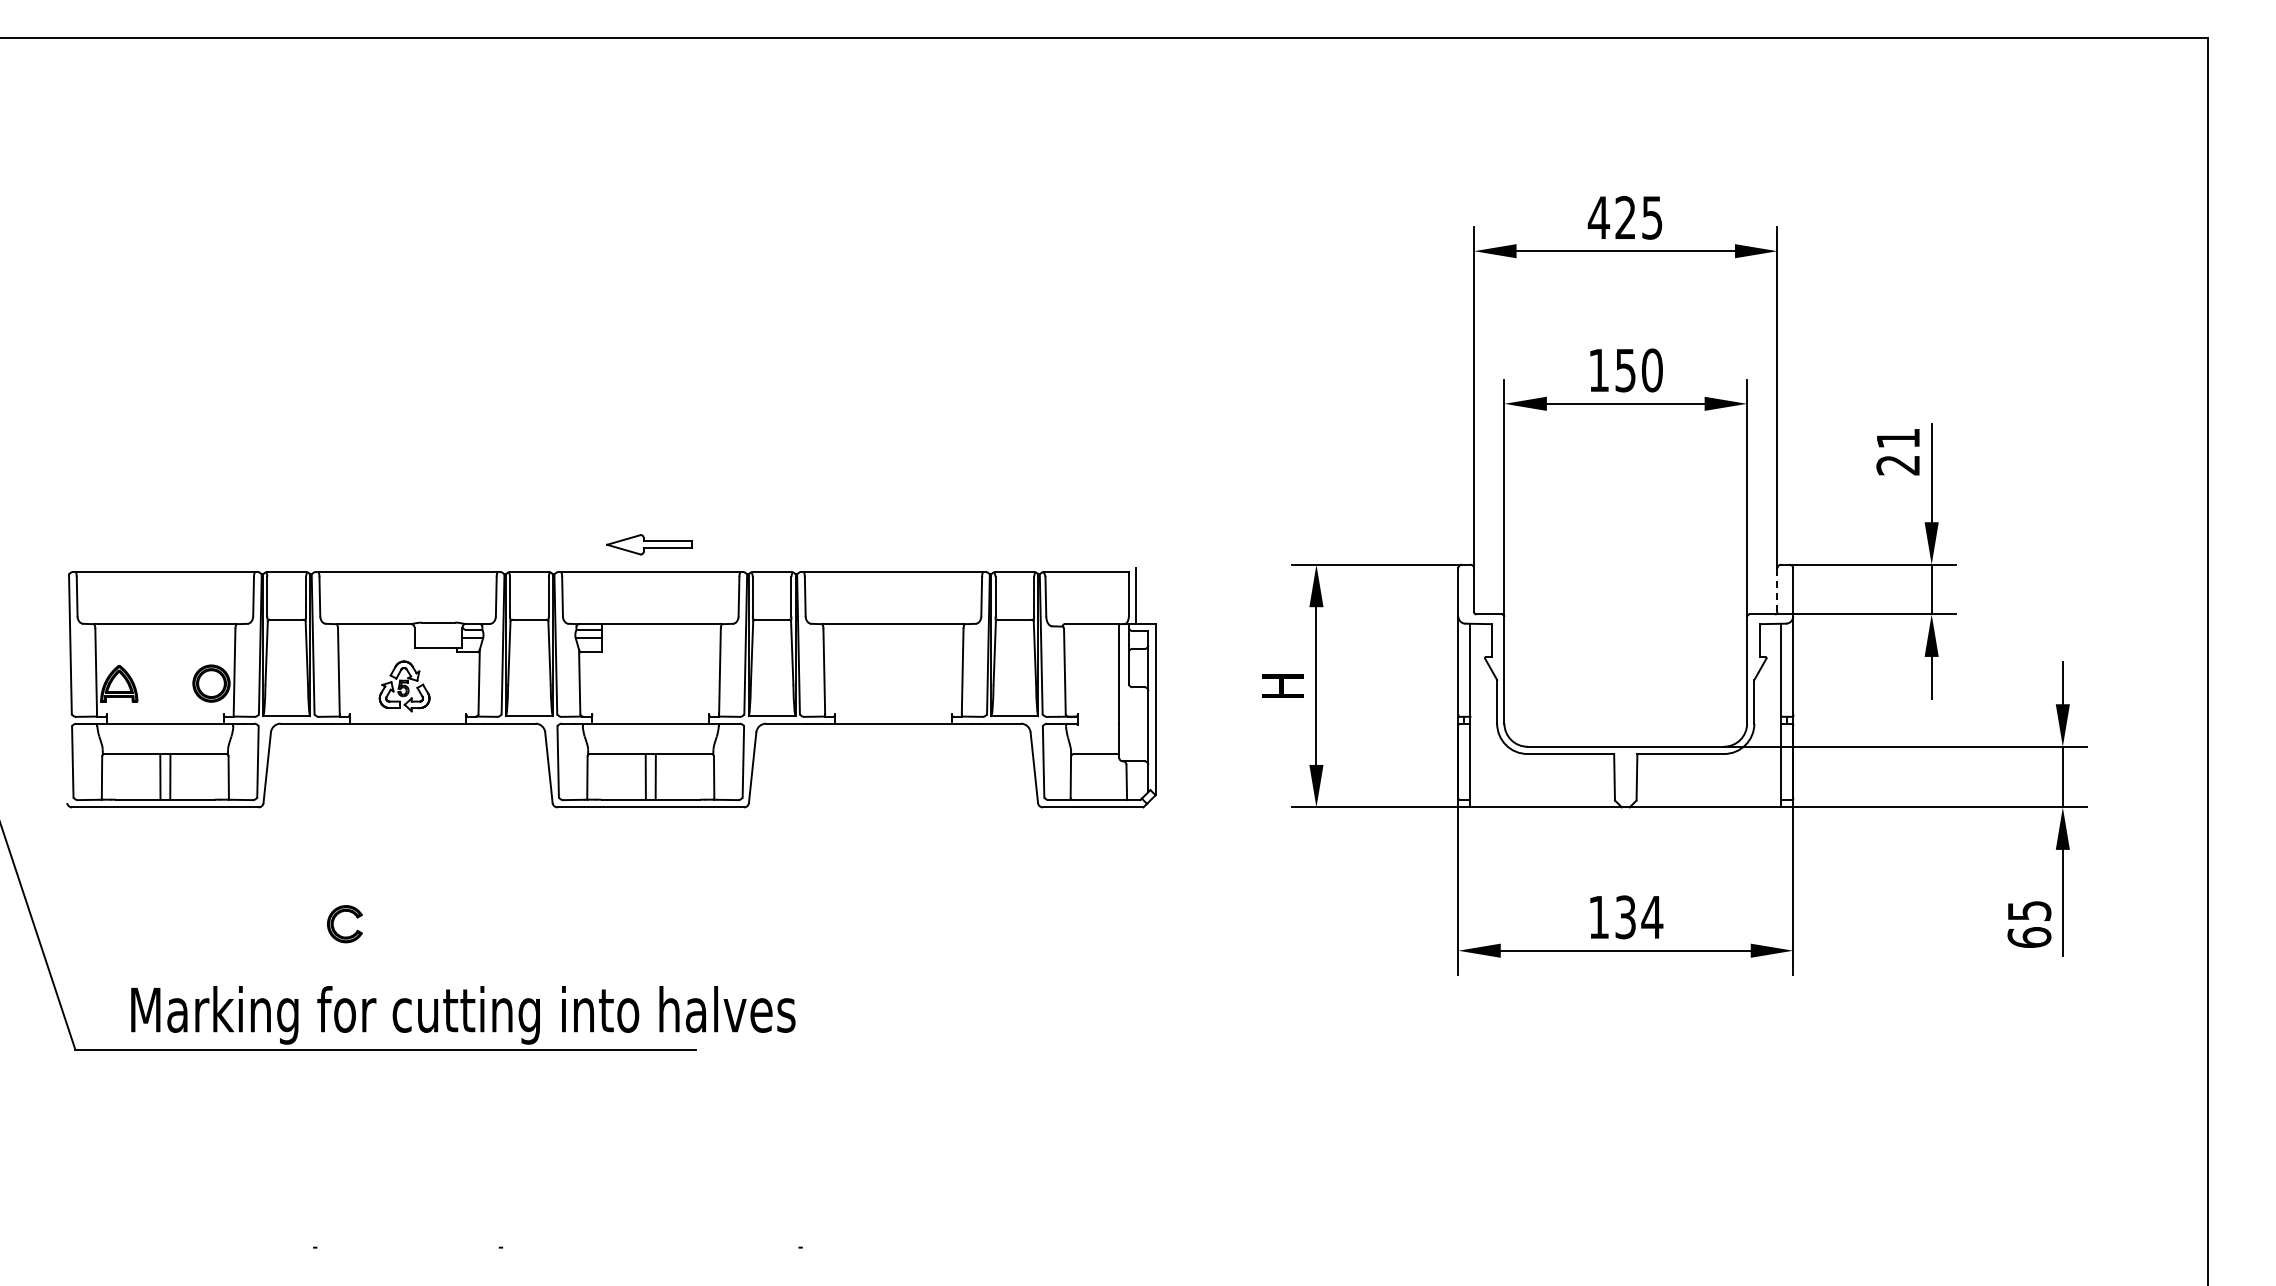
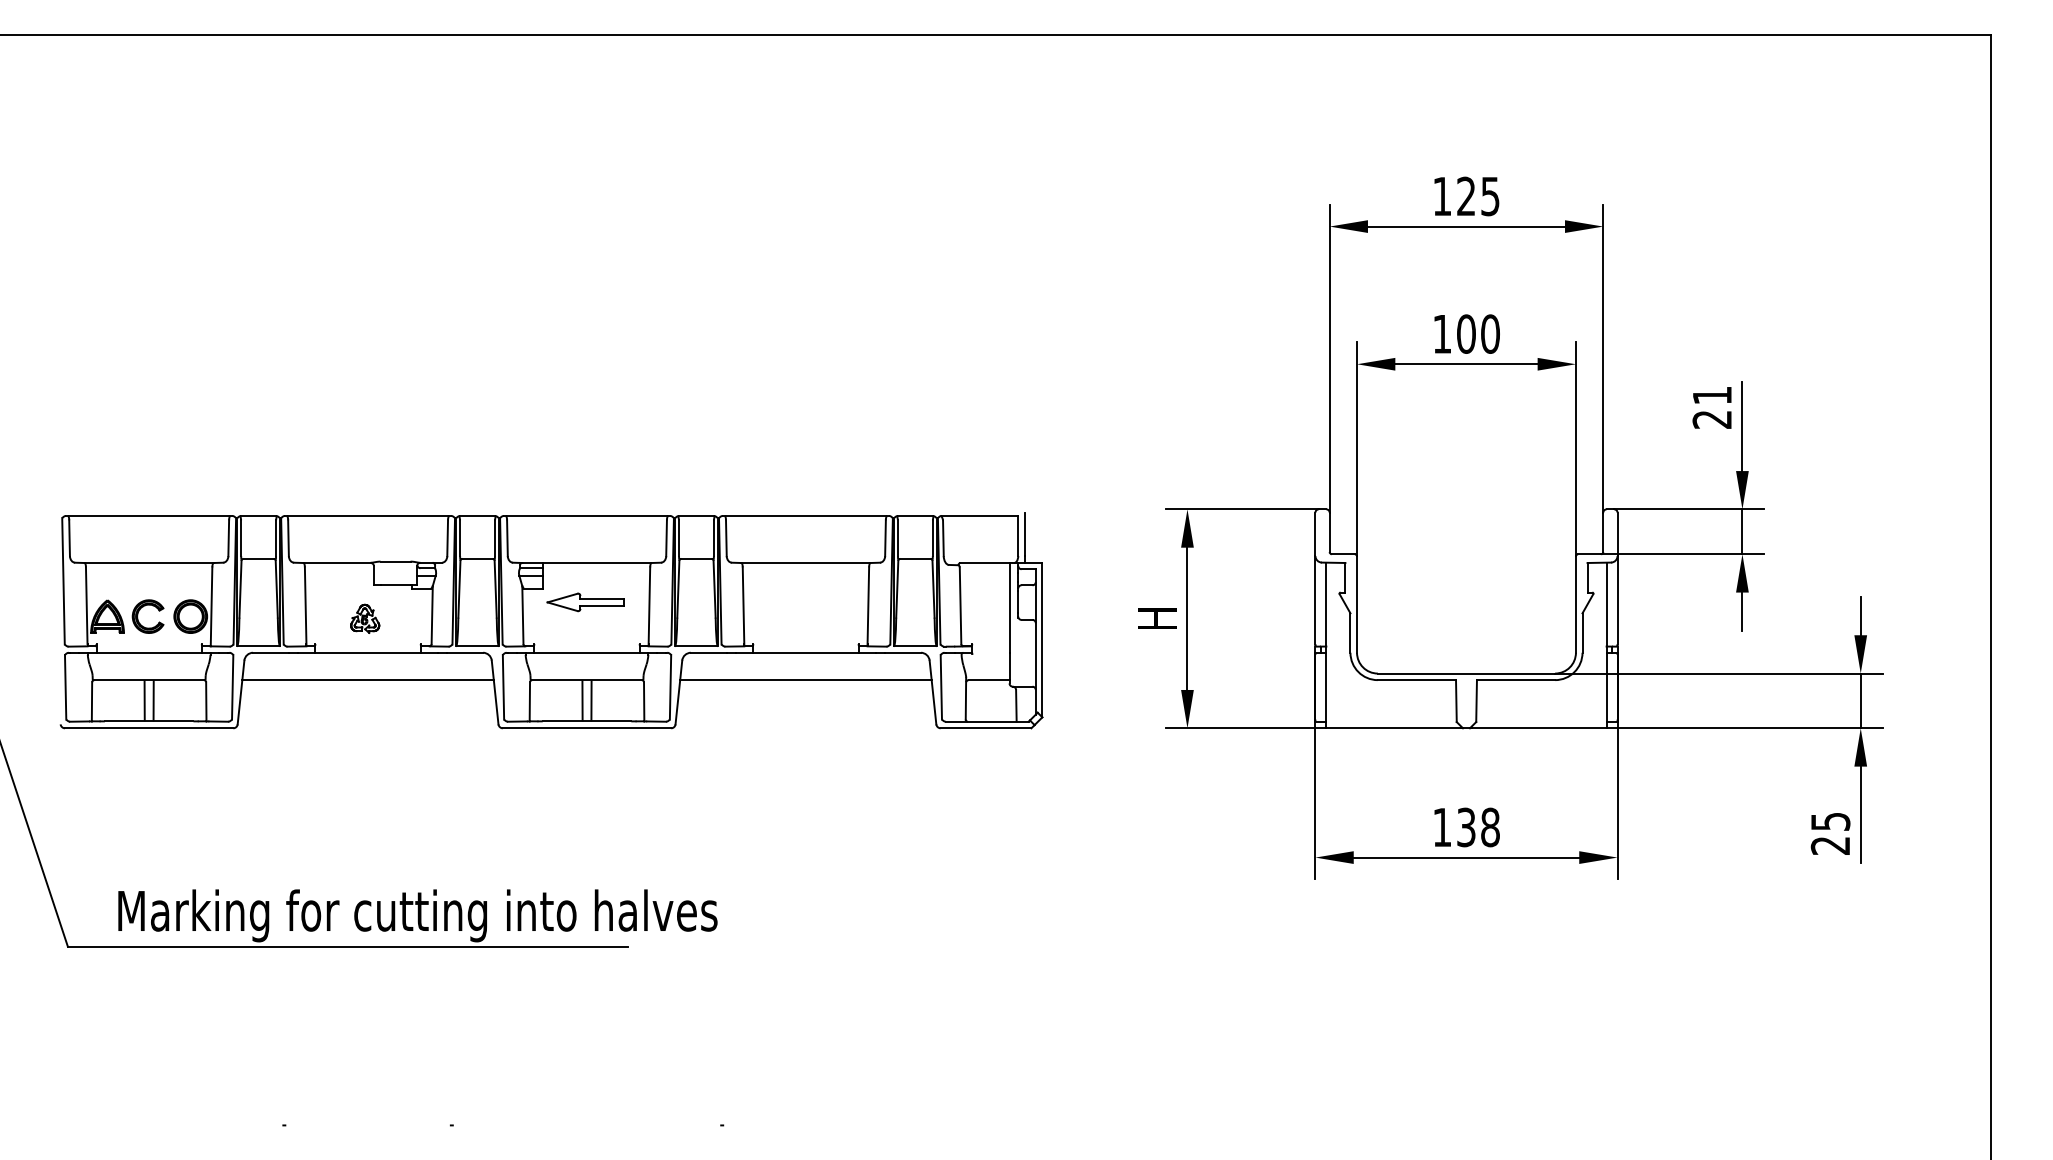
text: (1599, 217) -> (1442, 196), 425 -> 125
text: (1625, 369) -> (1466, 333), 150 -> 100
part: (649, 544) -> (585, 602), moved
line: (1777, 590) -> (1603, 532), dashed -> solid
part: (405, 685) -> (365, 618), size x0.62
line: (407, 754) -> (367, 680), added
line: (892, 754) -> (805, 680), added
text: (1652, 917) -> (1490, 827), 134 -> 138
part: (334, 922) -> (138, 615), moved
text: (2029, 937) -> (1830, 845), 65 -> 25

